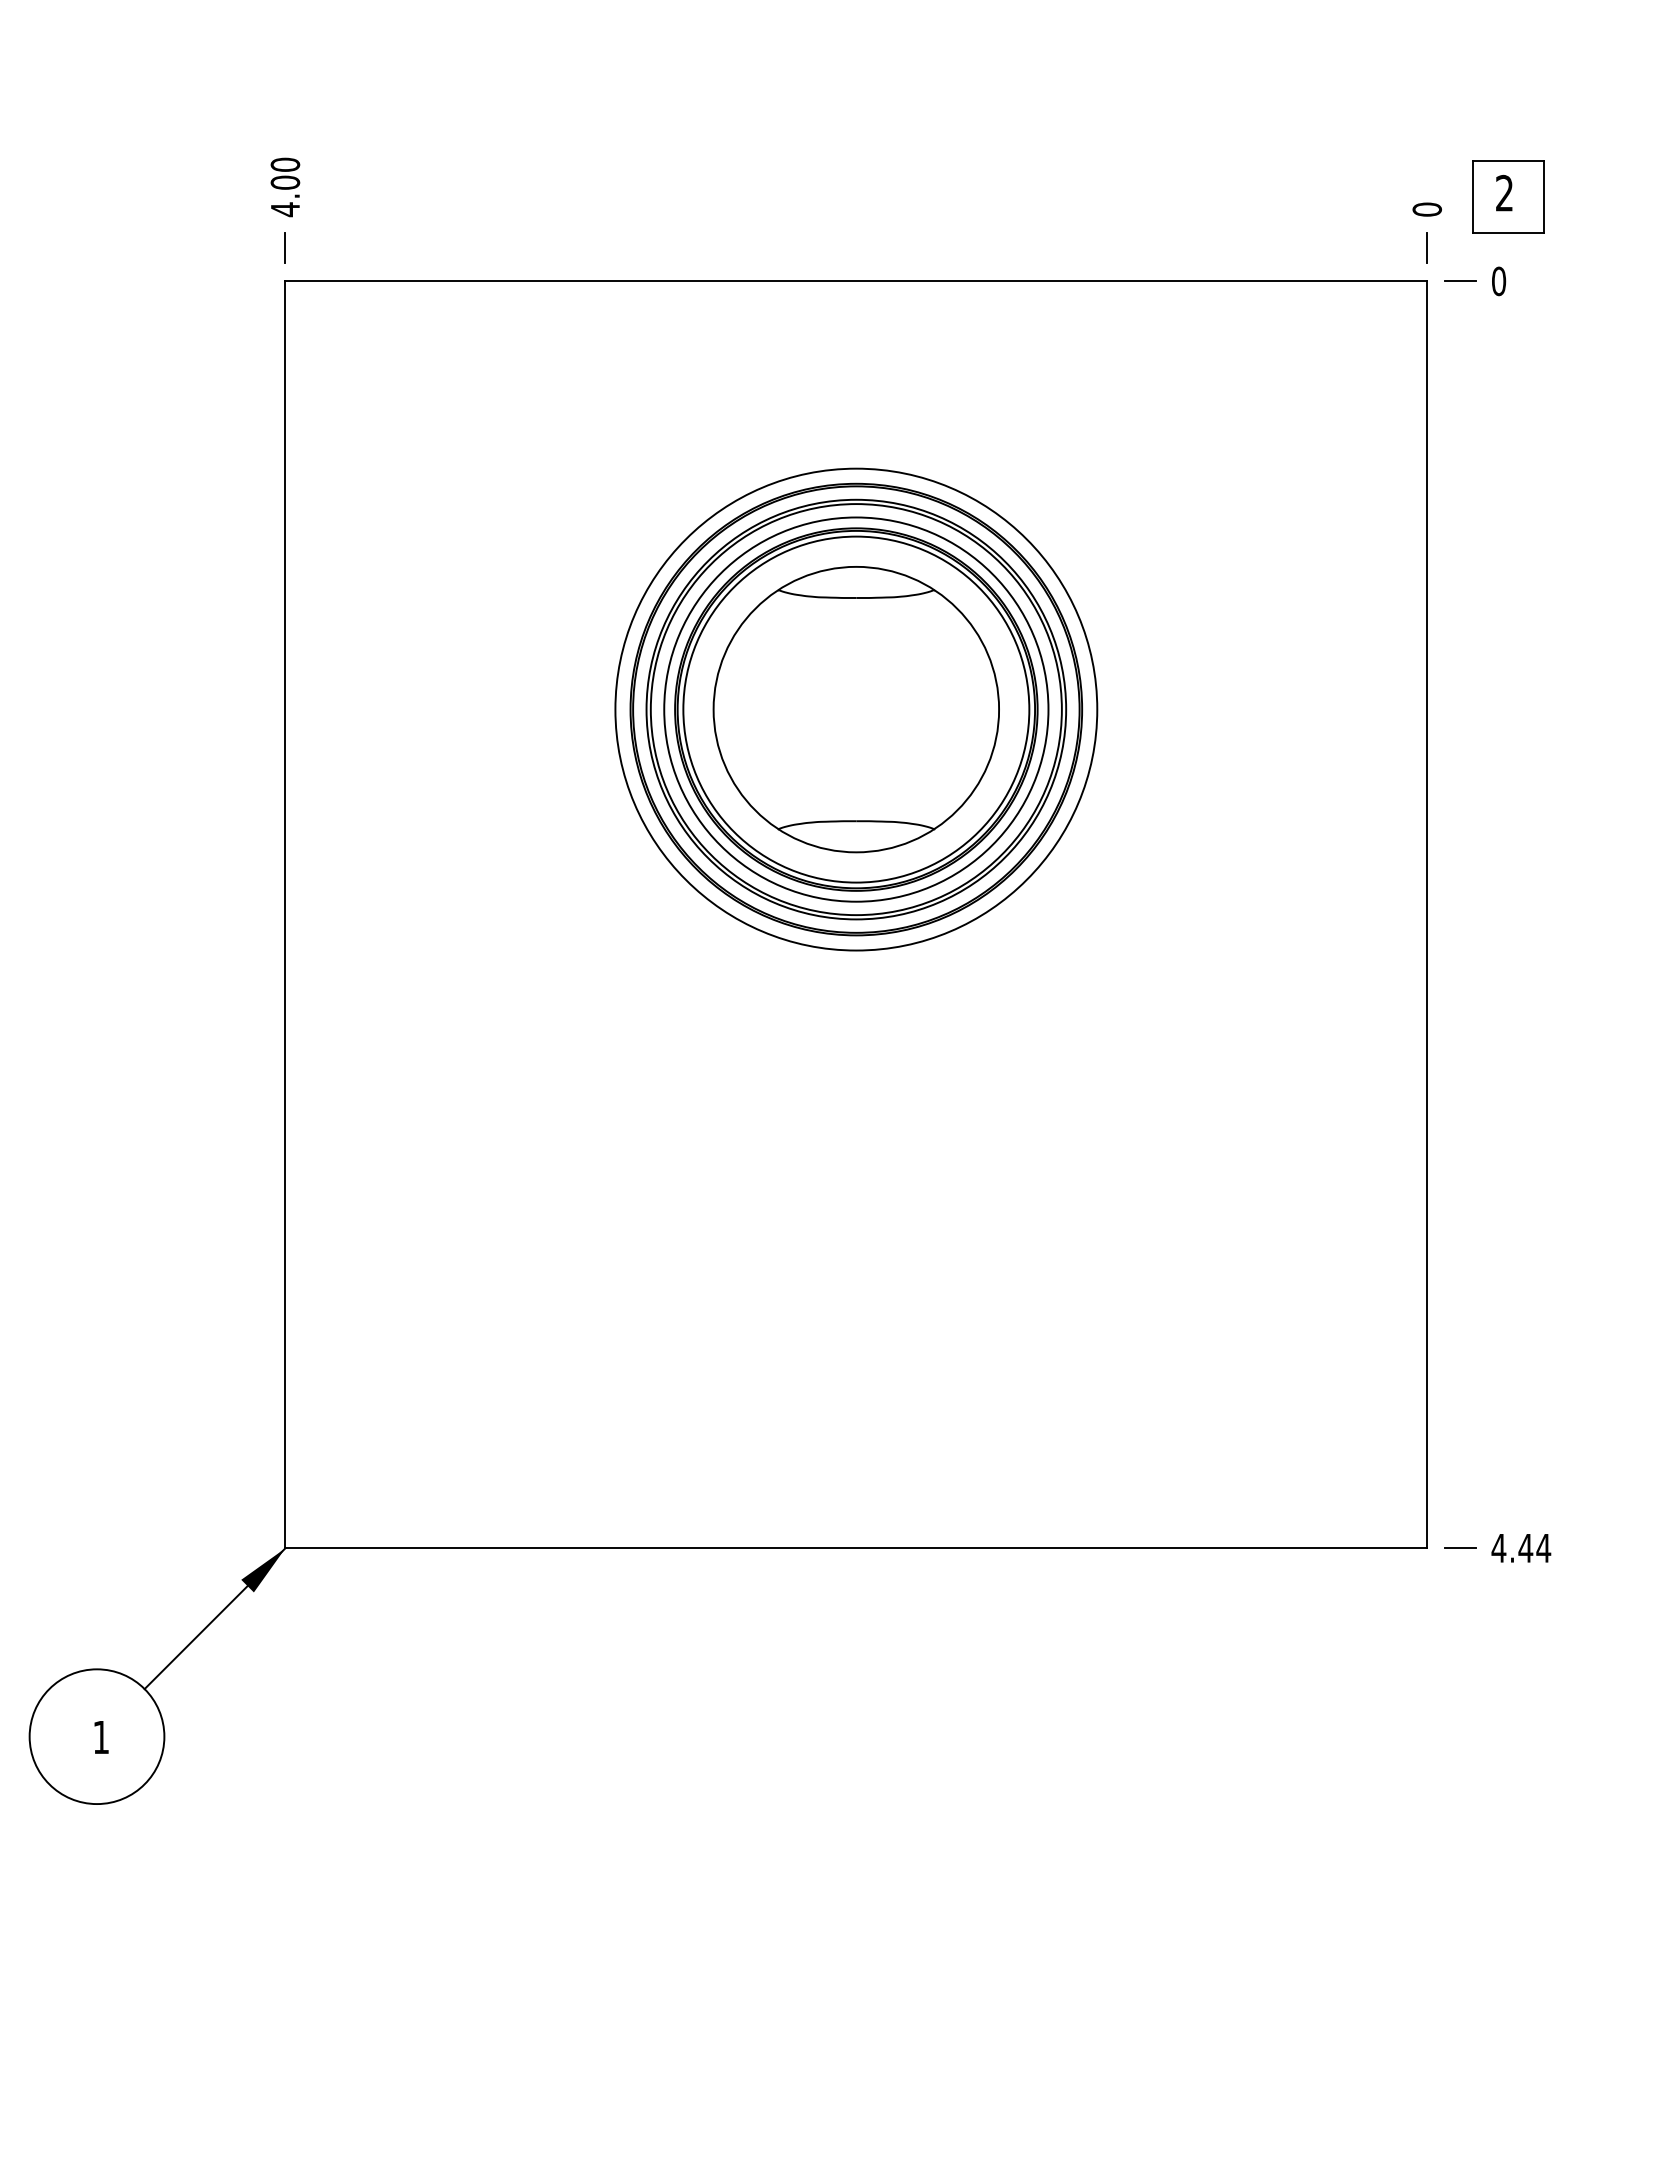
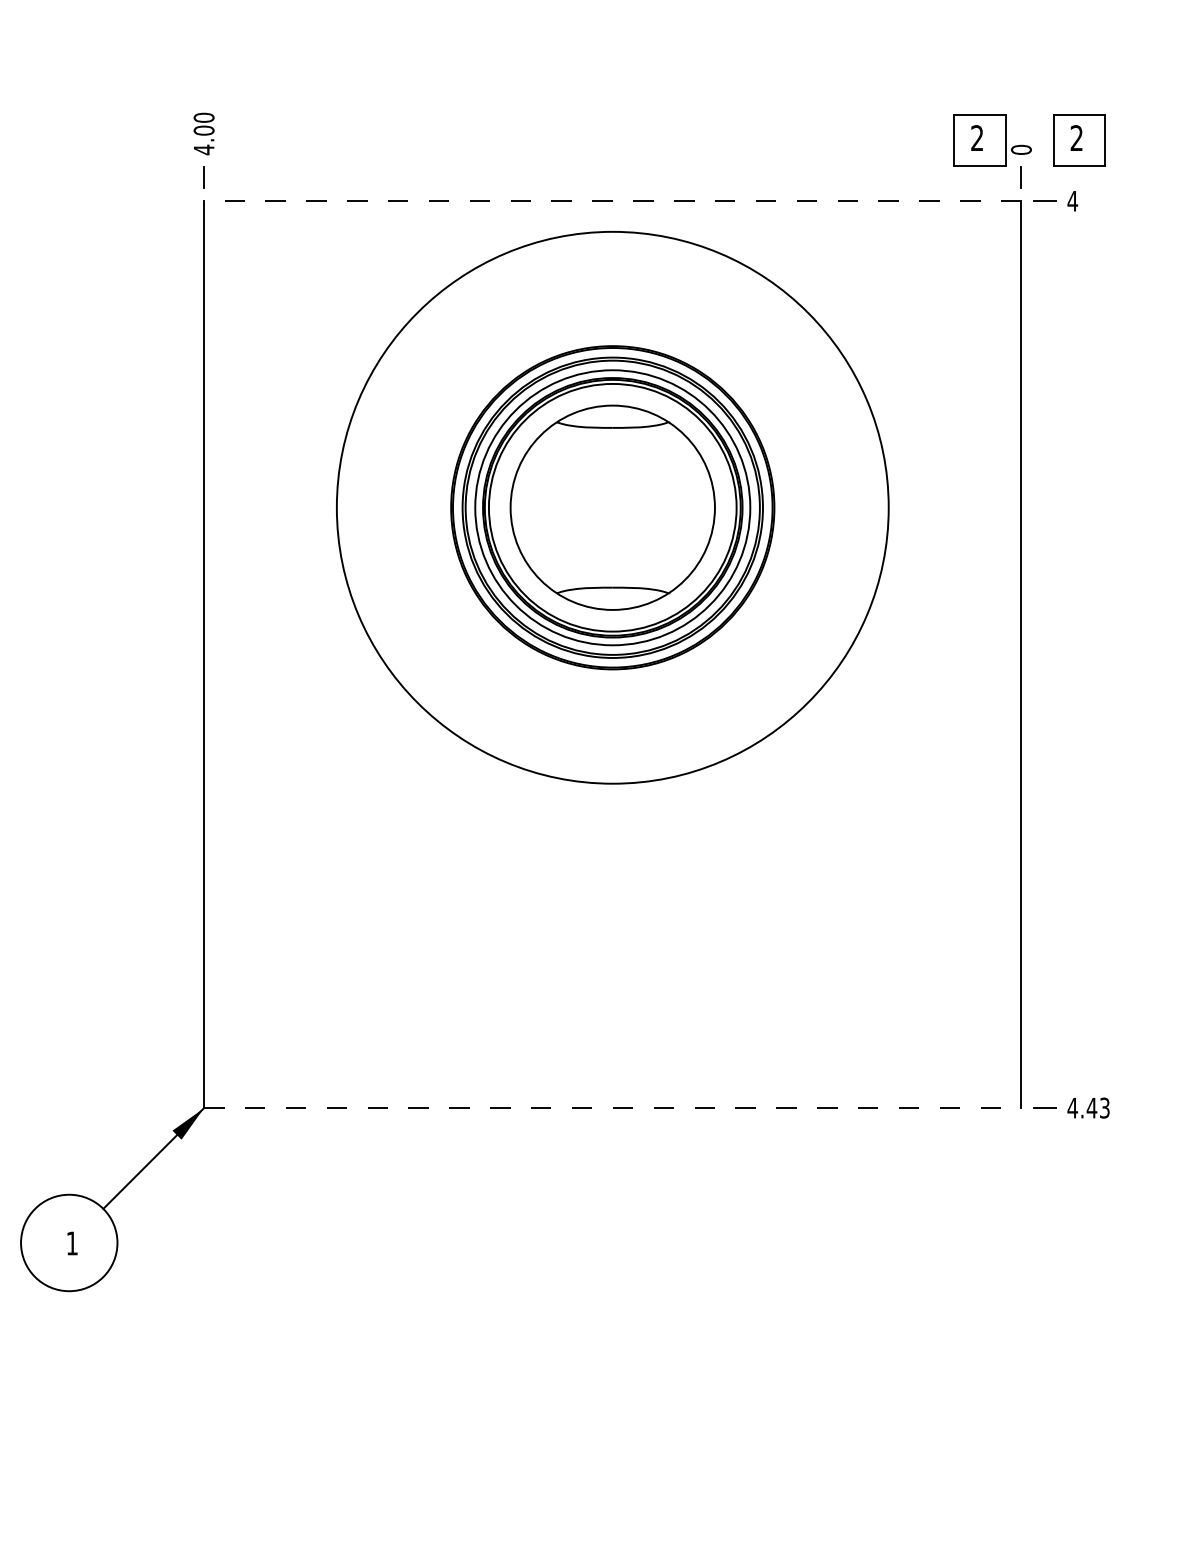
part: (1369, 196) -> (980, 140), added
line: (856, 281) -> (612, 201), solid -> dashed
text: (1498, 281) -> (1072, 201), 0 -> 4
circle: (856, 709) -> (612, 507), size x1.6
line: (856, 1548) -> (612, 1108), solid -> dashed
text: (1543, 1548) -> (1104, 1108), 4.44 -> 4.43

